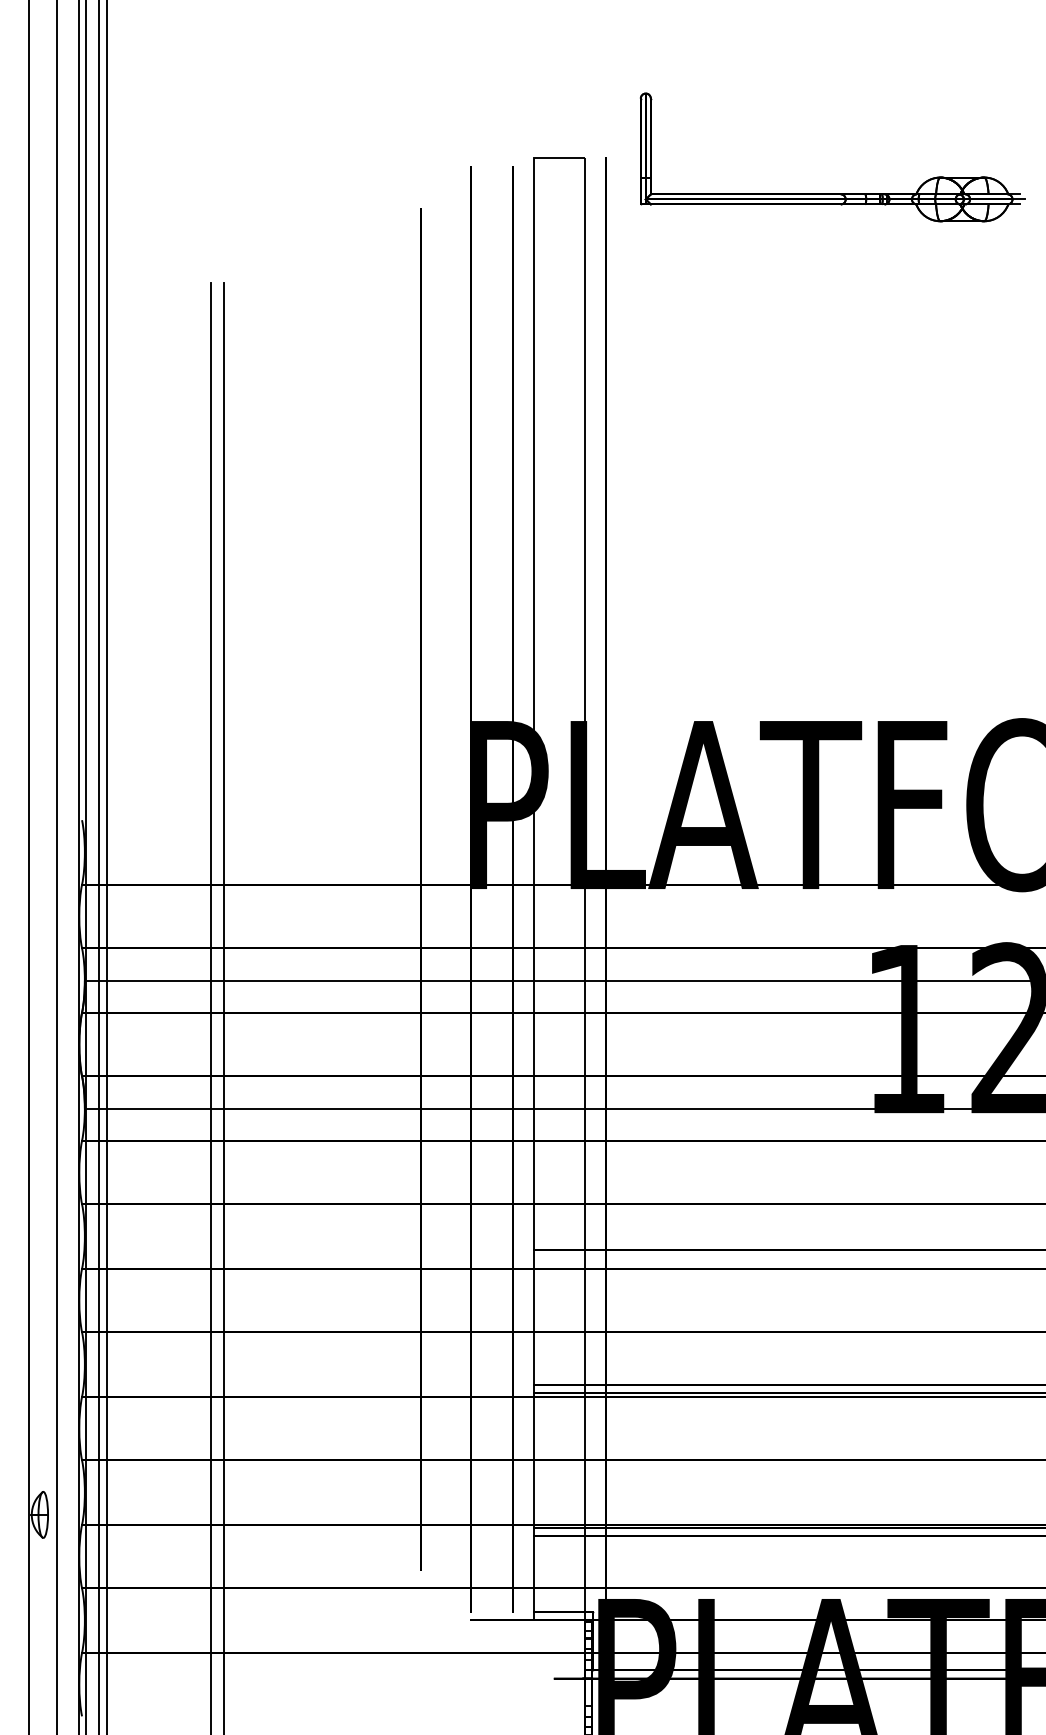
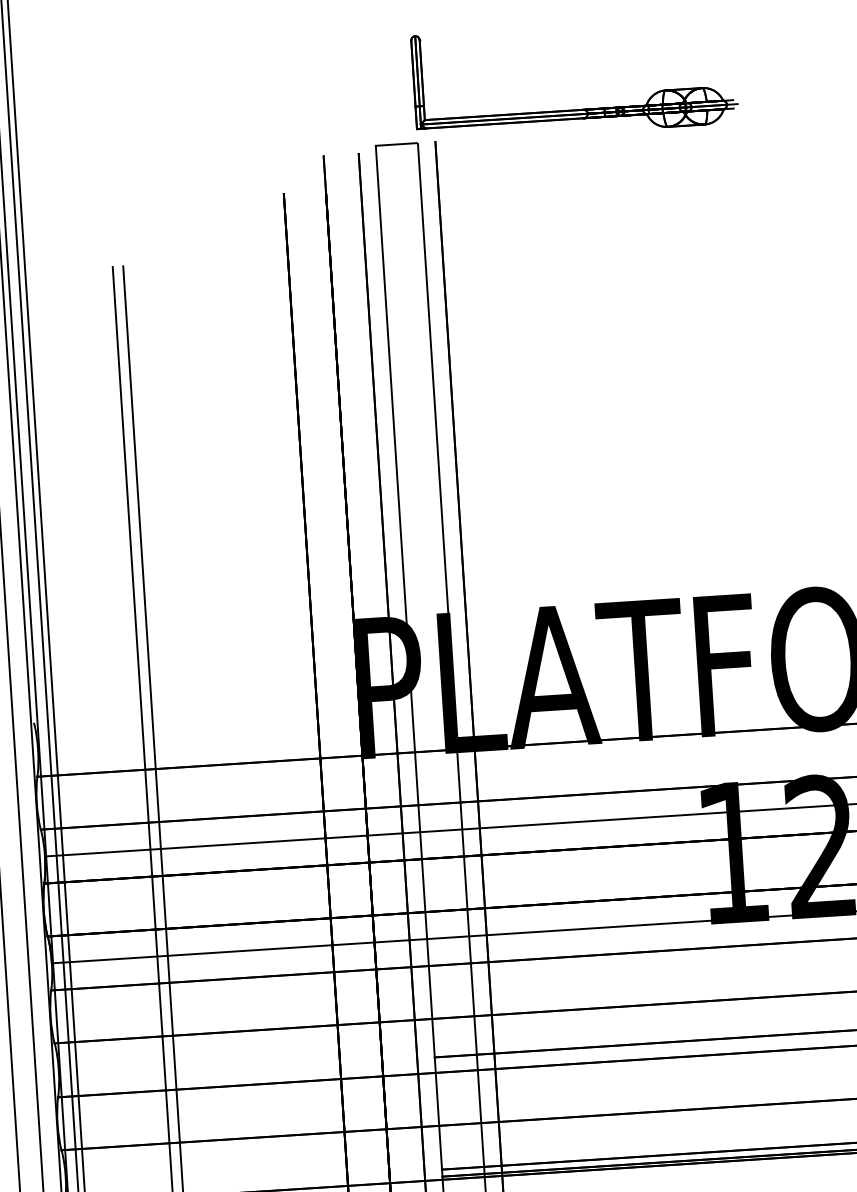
part: (832, 193) -> (576, 109), moved

